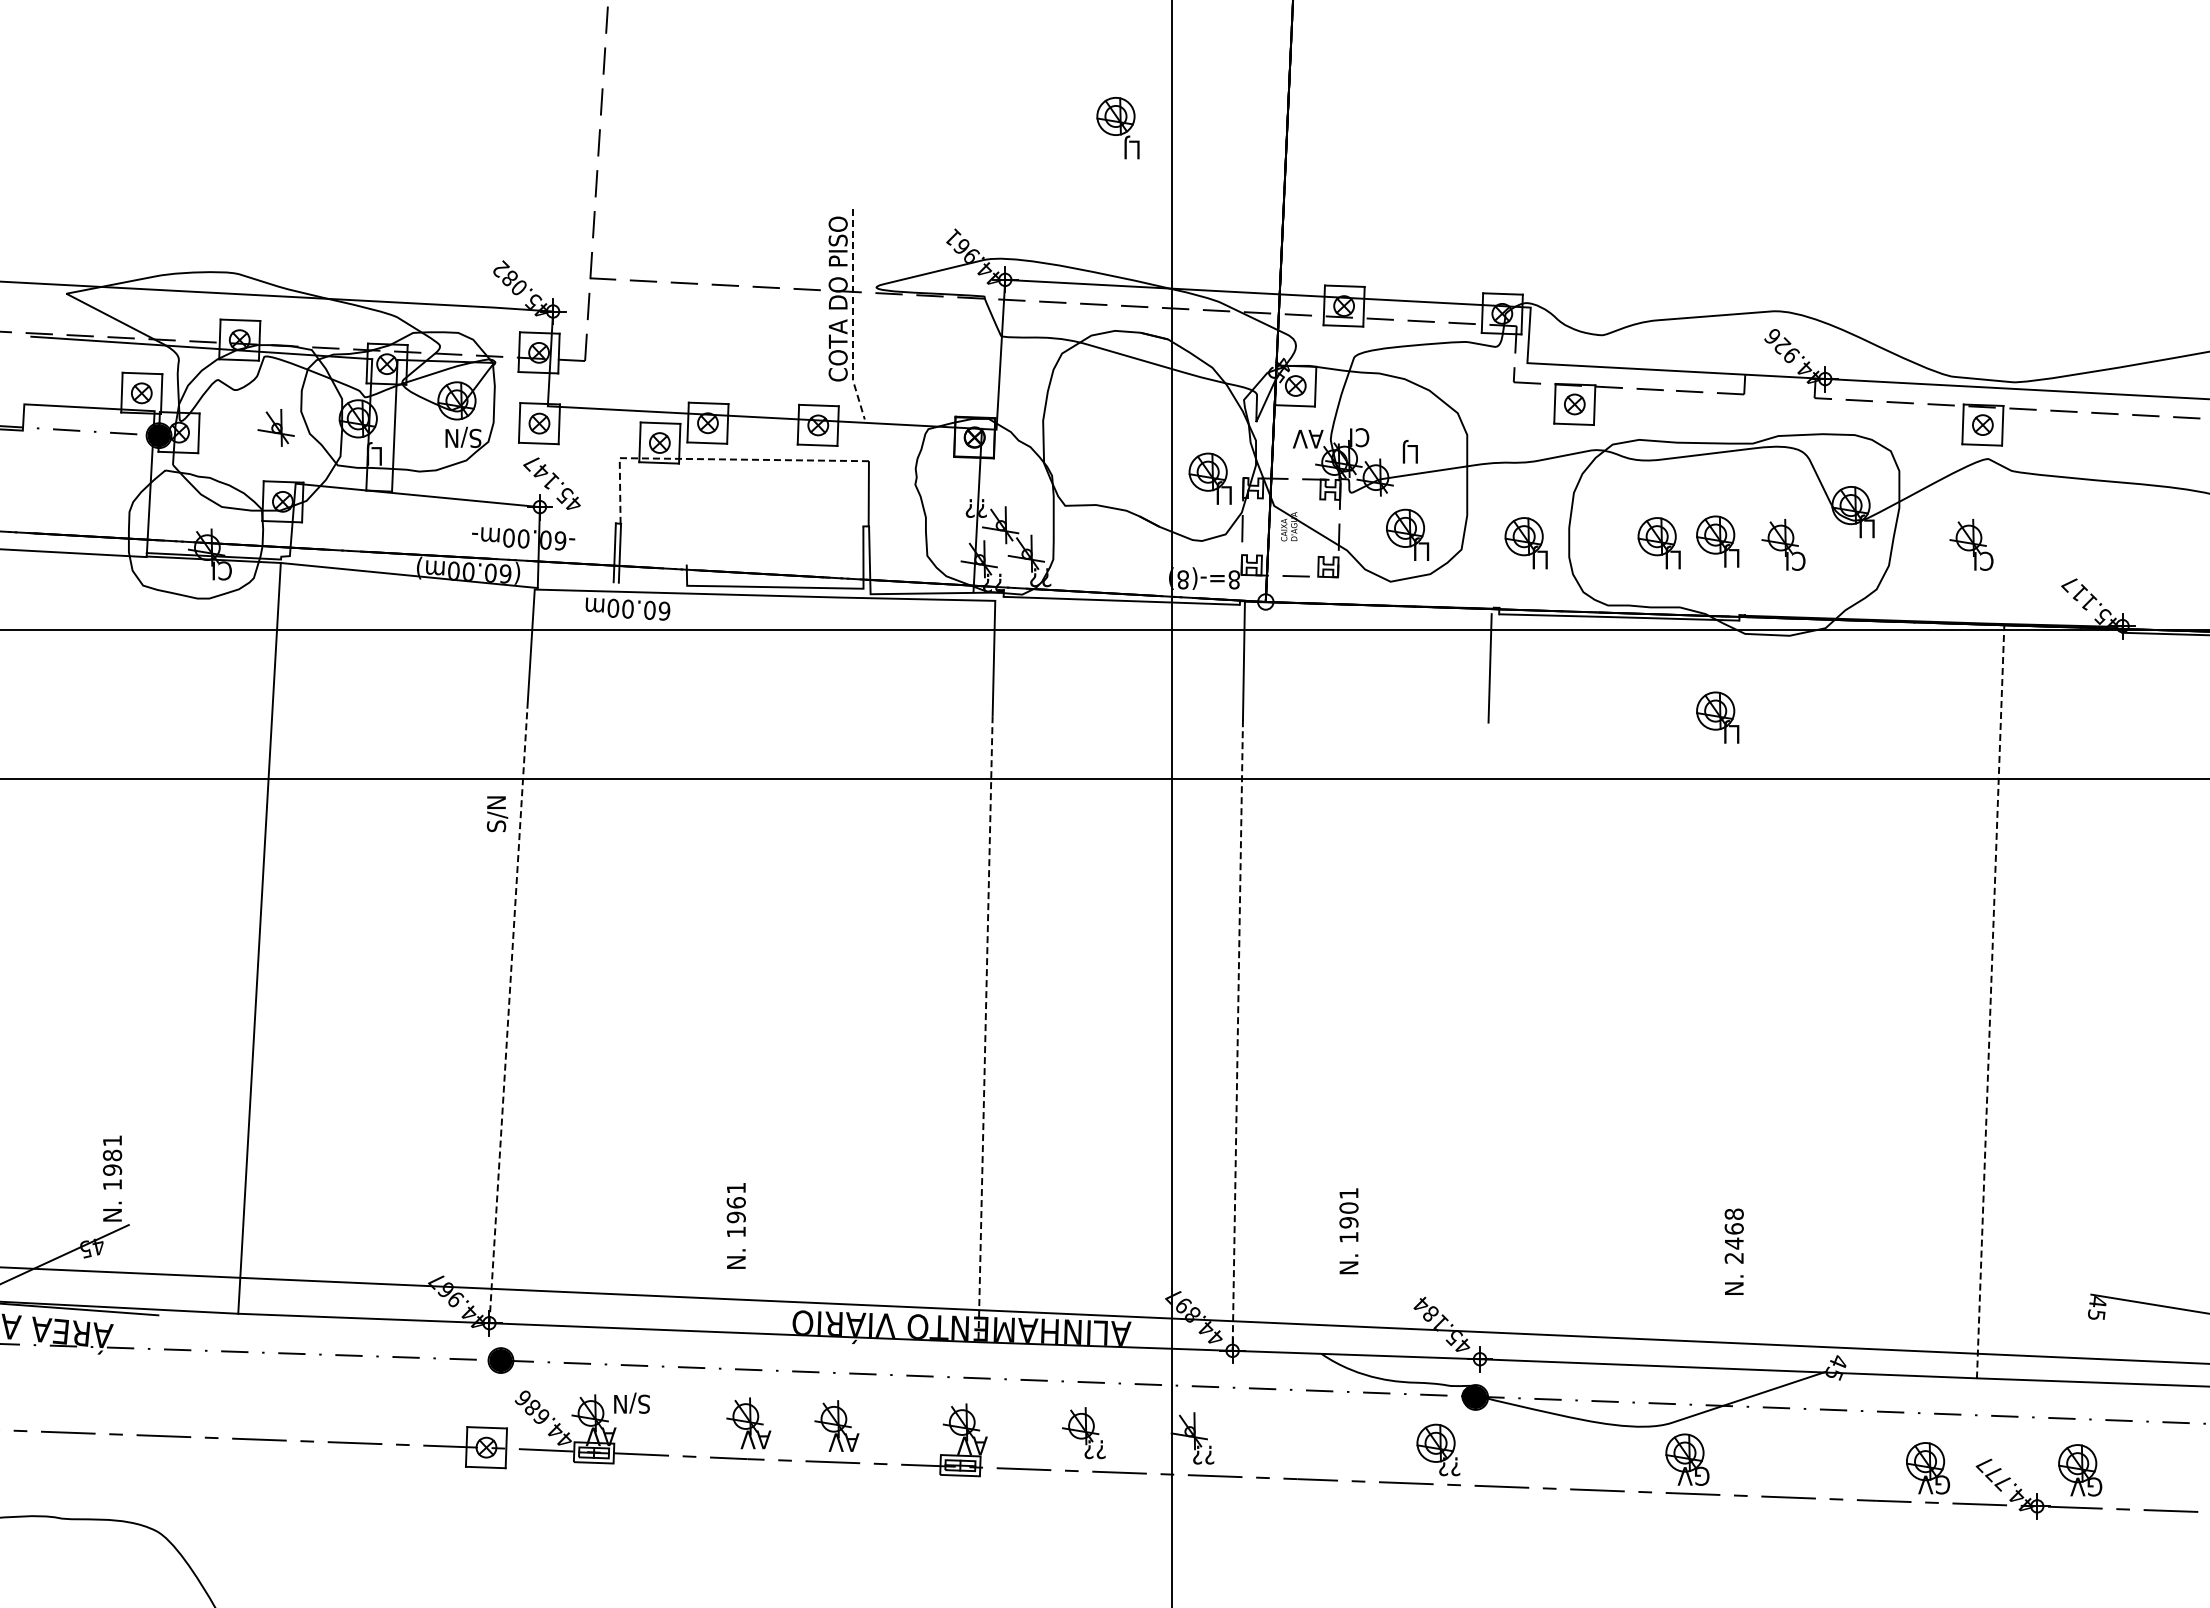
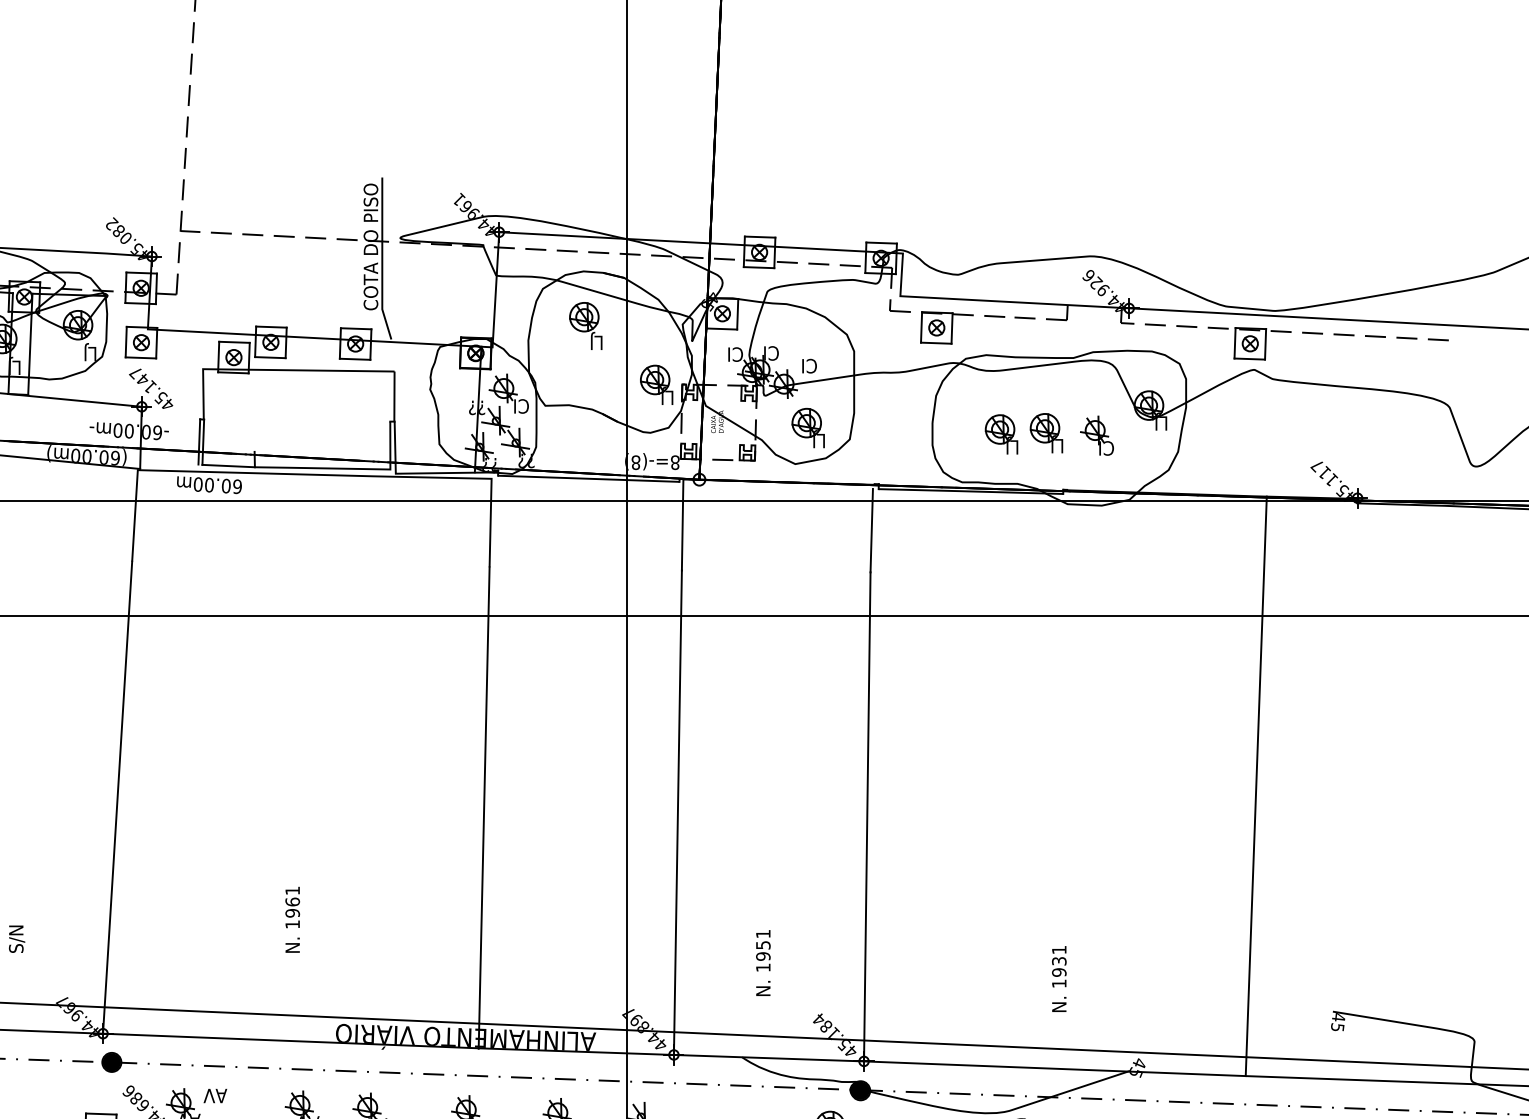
part: (1117, 128) -> (585, 326), moved
line: (852, 315) -> (381, 259), dashed -> solid
text: (463, 436) -> (83, 352), S/N -> LJ
text: (1307, 438) -> (731, 354), AV -> CI
text: (1408, 451) -> (809, 364), LJ -> CI
line: (710, 459) -> (272, 370), dashed -> solid
part: (1017, 490) -> (508, 394), added
part: (1525, 543) -> (898, 434), removed
part: (1971, 544) -> (1241, 435), removed
line: (652, 583) -> (228, 465), added
part: (1717, 717) -> (1046, 568), removed
text: (497, 814) -> (17, 939), moved
line: (1990, 1001) -> (1256, 786), dashed -> solid
line: (508, 1015) -> (117, 797), dashed -> solid
line: (985, 1030) -> (484, 808), dashed -> solid
line: (1237, 1036) -> (677, 813), dashed -> solid
line: (1484, 1040) -> (867, 816), added
text: (1348, 1207) -> (762, 944), 1901 -> 1951
text: (735, 1225) -> (292, 919), moved
text: (1733, 1235) -> (1058, 966), 2468 -> 1931
text: (632, 1402) -> (212, 1094), S/N -> AV

